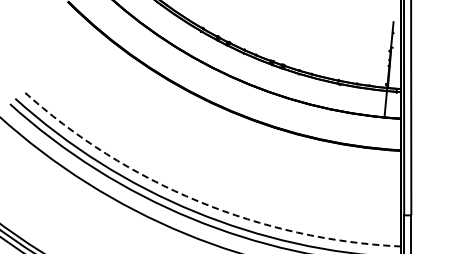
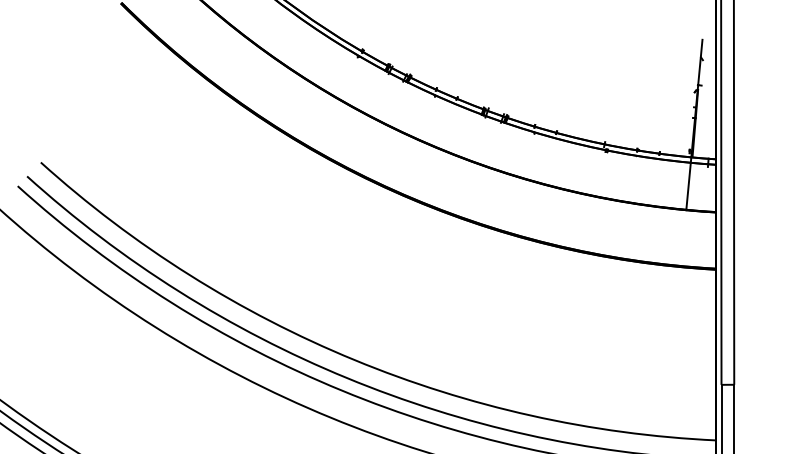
arc: (198, 201) -> (354, 360), dashed -> solid

